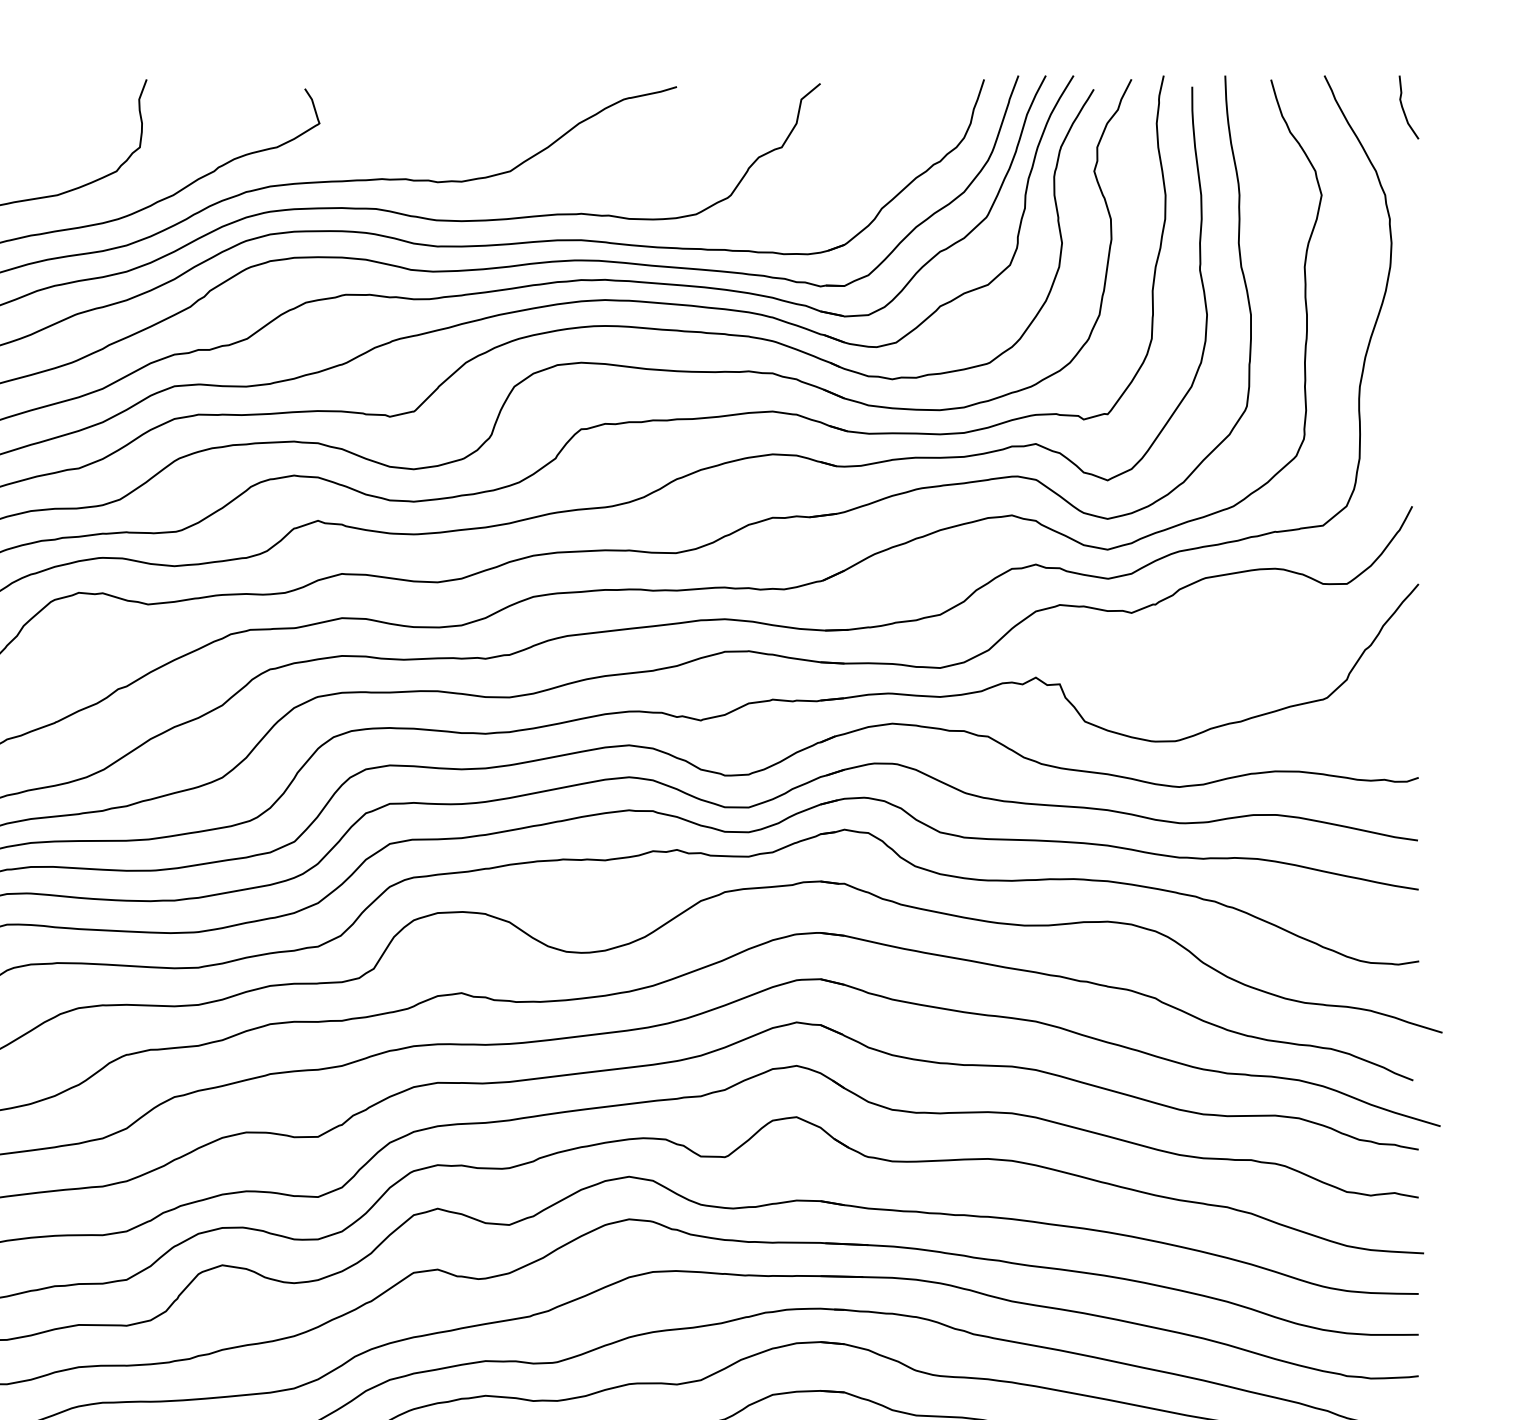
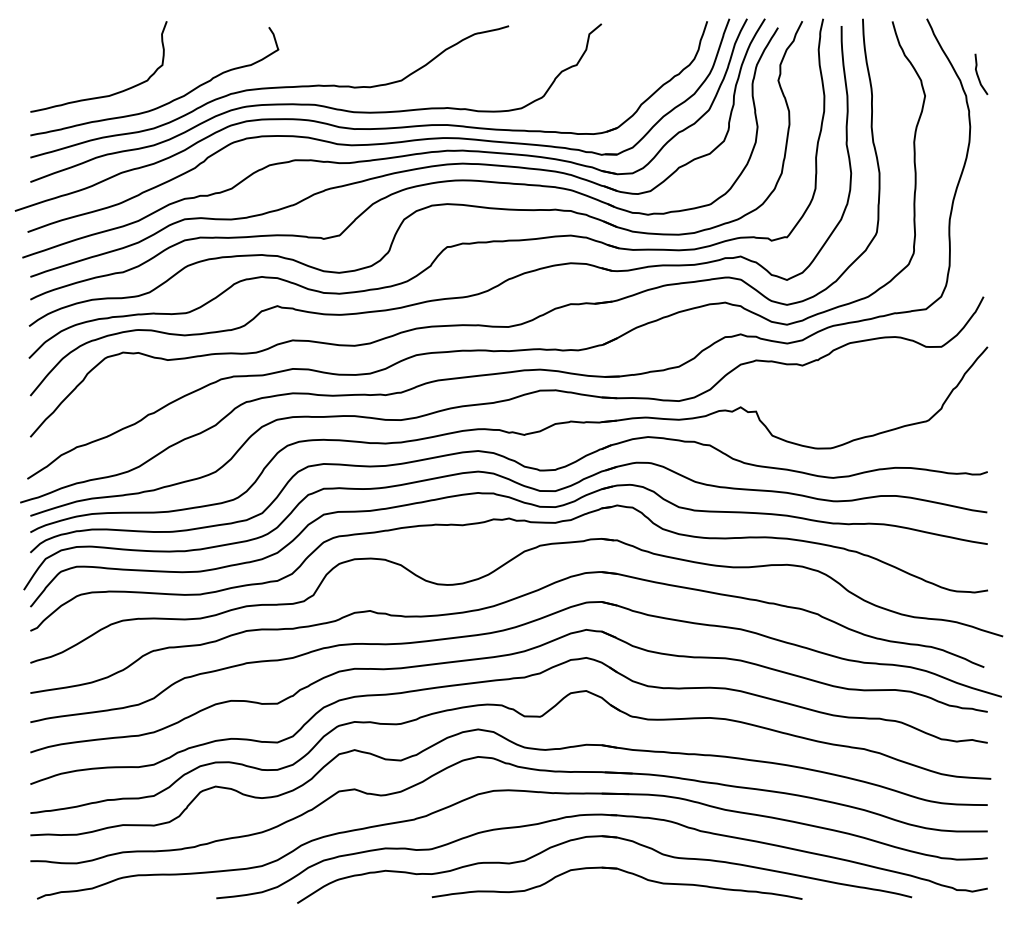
curve: (1404, 107) -> (978, 74), moved

